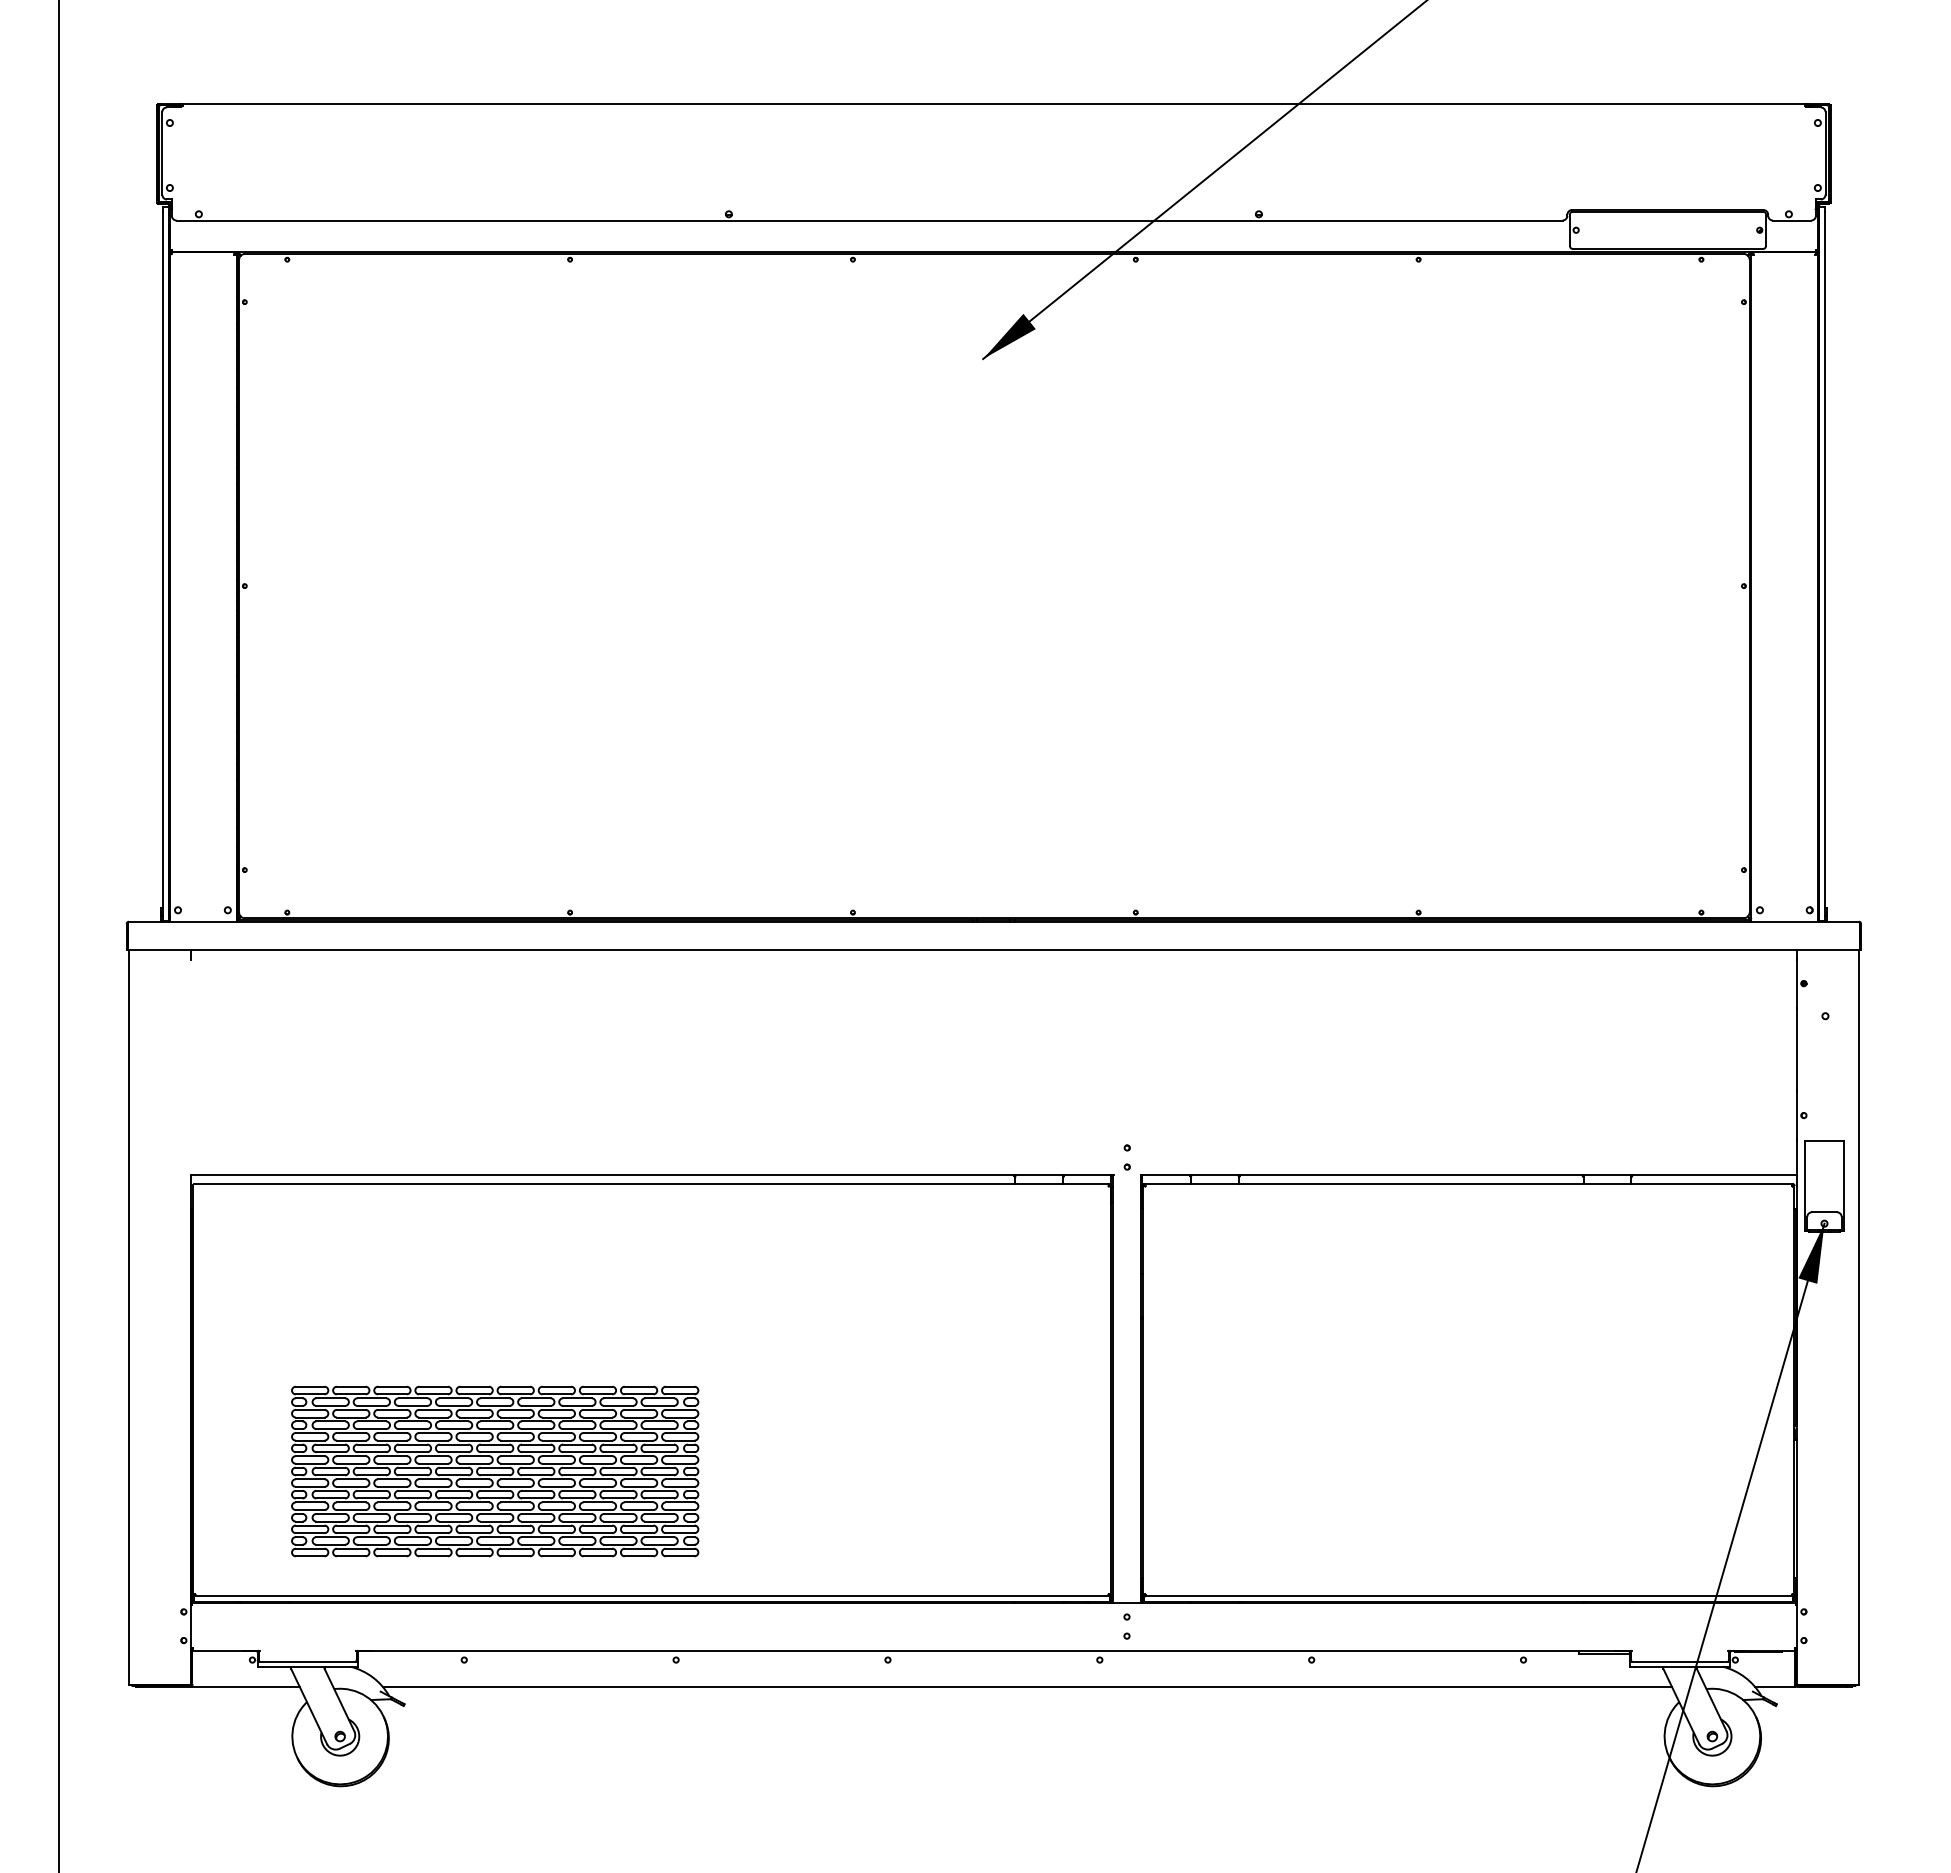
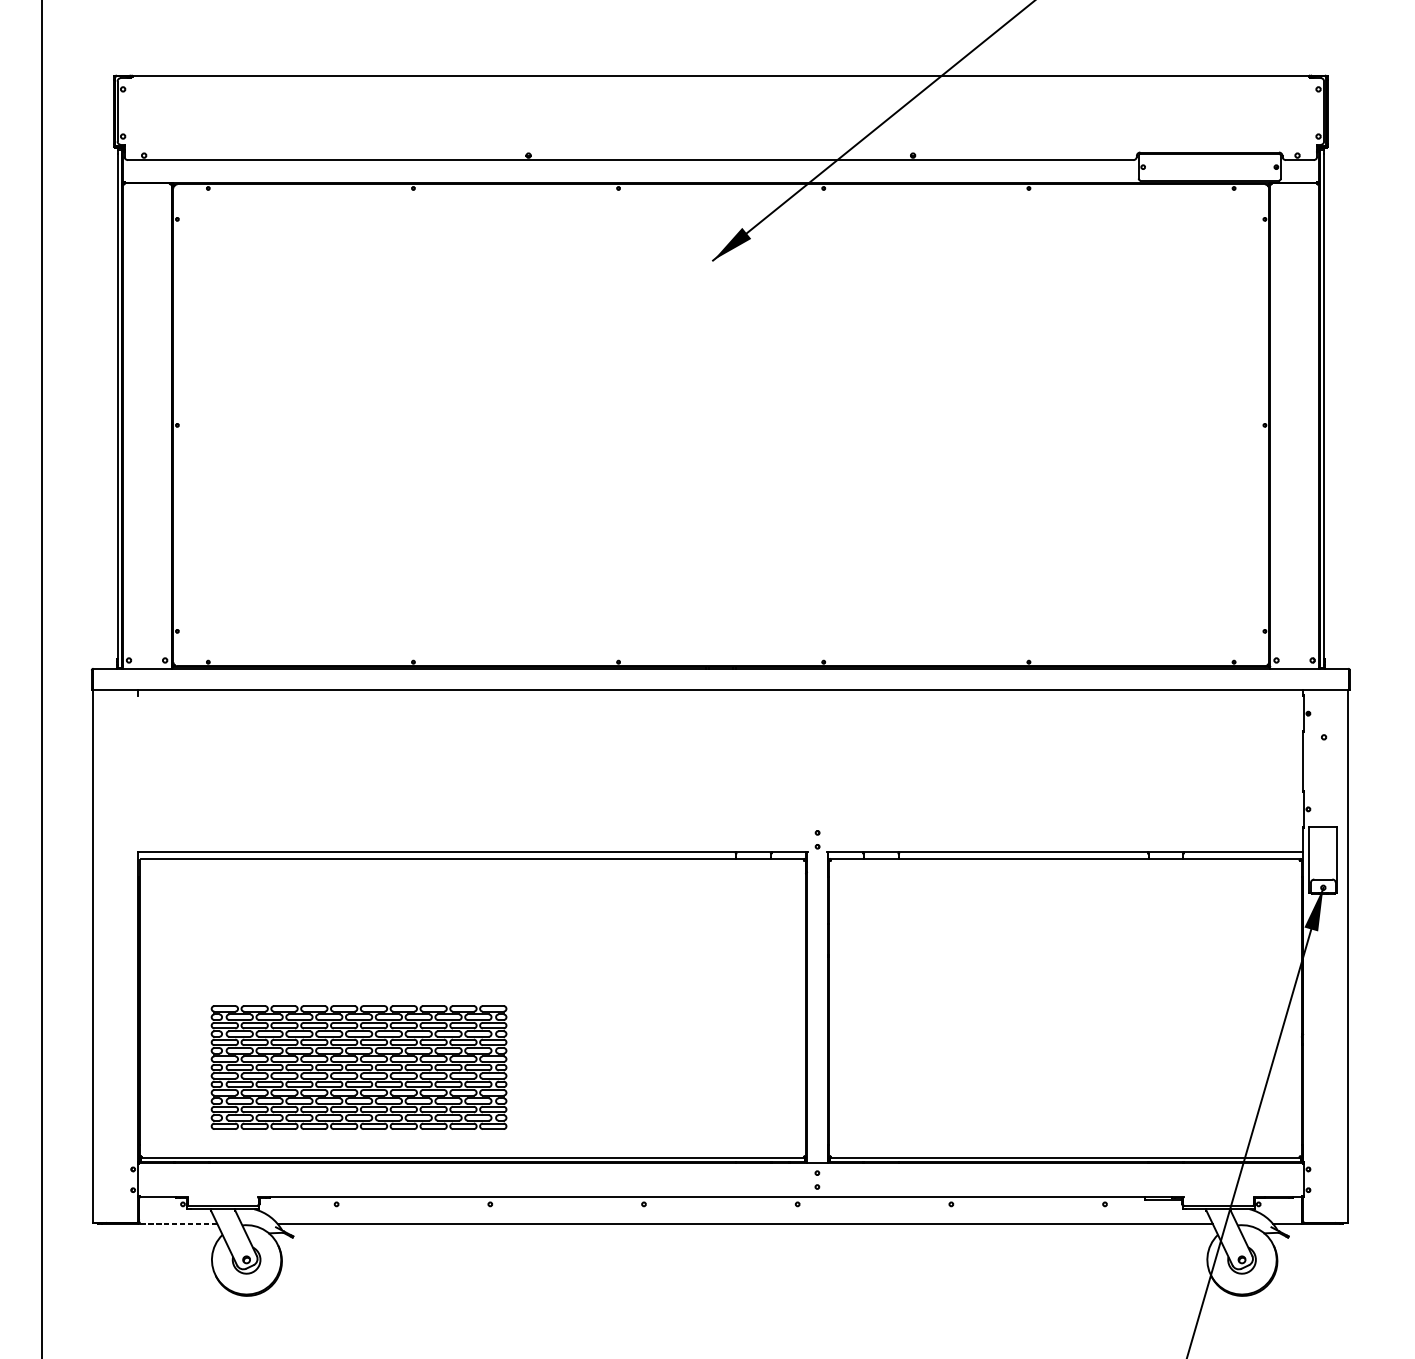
line: (246, 1687) -> (178, 1224), solid -> dashed

